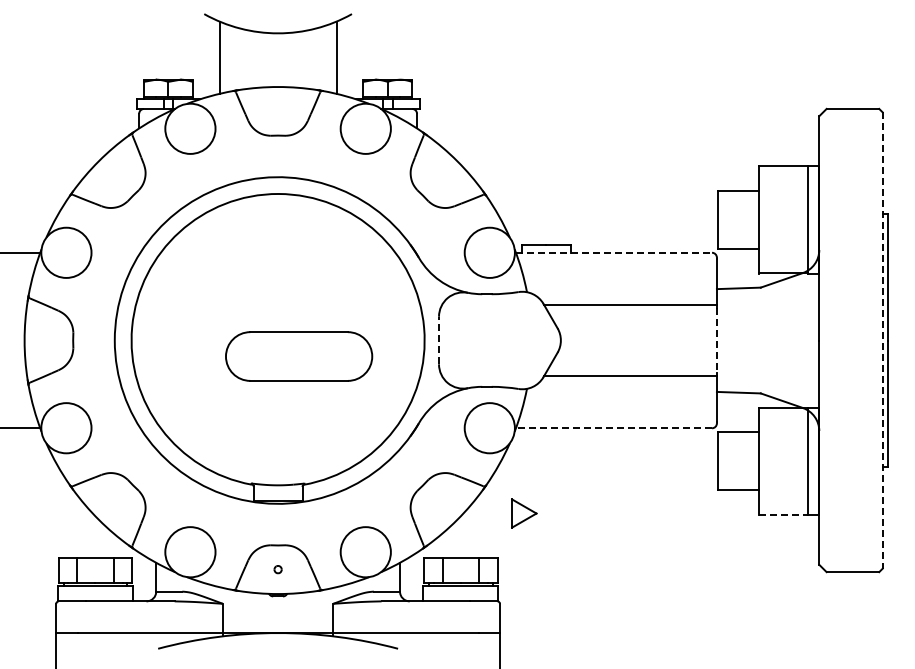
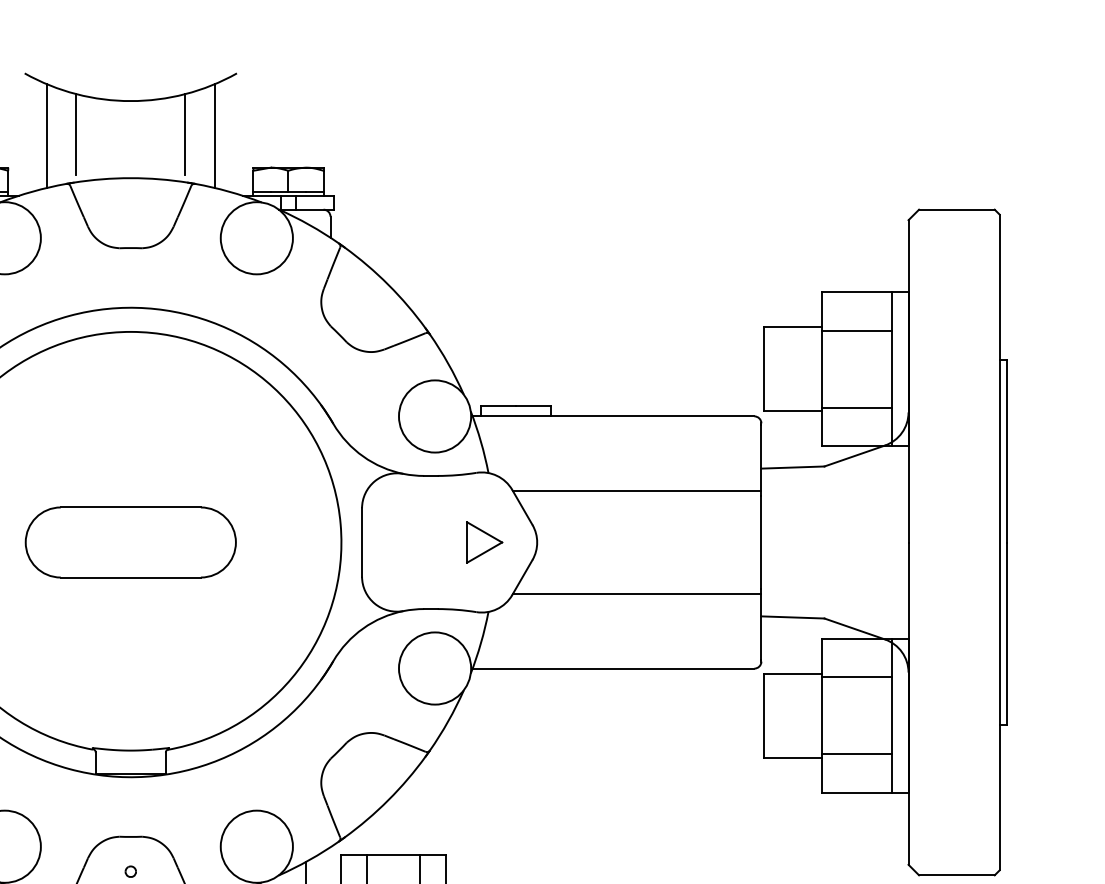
line: (240, 56) -> (76, 134), added
line: (316, 56) -> (185, 134), added
line: (783, 193) -> (857, 331), added
line: (783, 246) -> (857, 407), added
line: (614, 252) -> (614, 415), dashed -> solid
line: (439, 340) -> (362, 542), dashed -> solid
line: (716, 341) -> (760, 543), dashed -> solid
line: (882, 341) -> (999, 543), dashed -> solid
part: (299, 356) -> (131, 542), moved
line: (613, 428) -> (612, 668), dashed -> solid
line: (783, 434) -> (857, 677), added
line: (783, 487) -> (857, 753), added
part: (524, 513) -> (484, 542), moved
line: (784, 514) -> (858, 792), dashed -> solid

